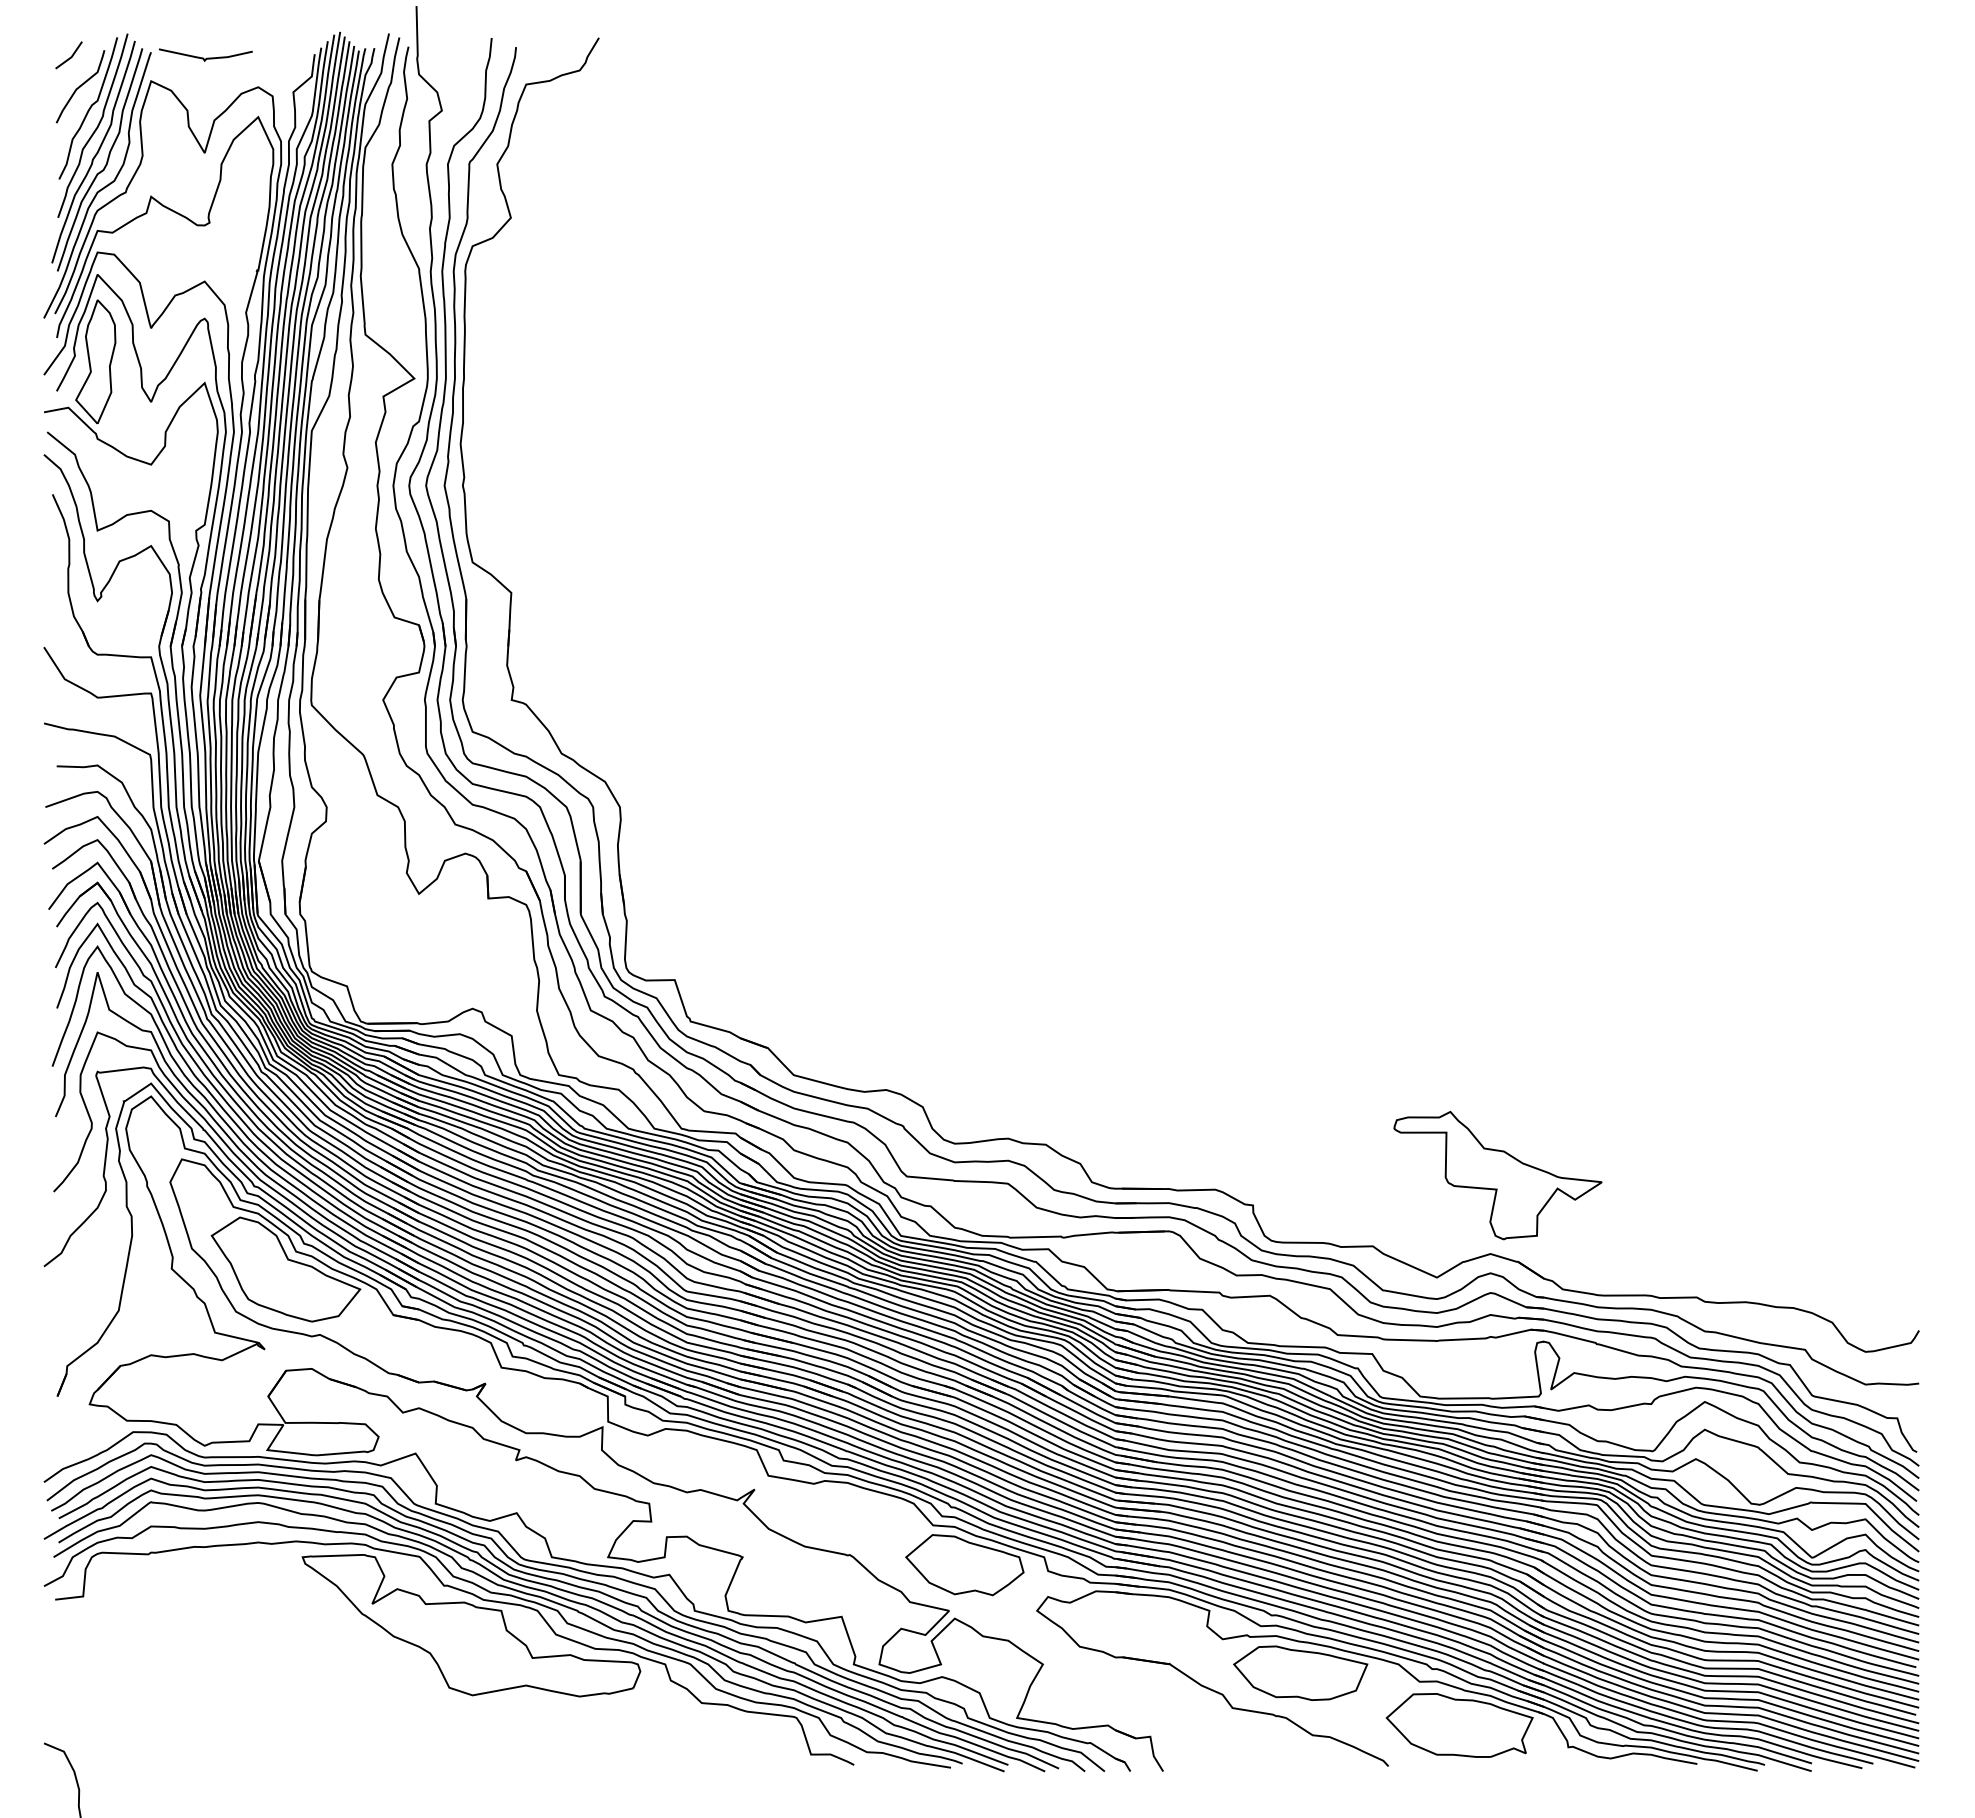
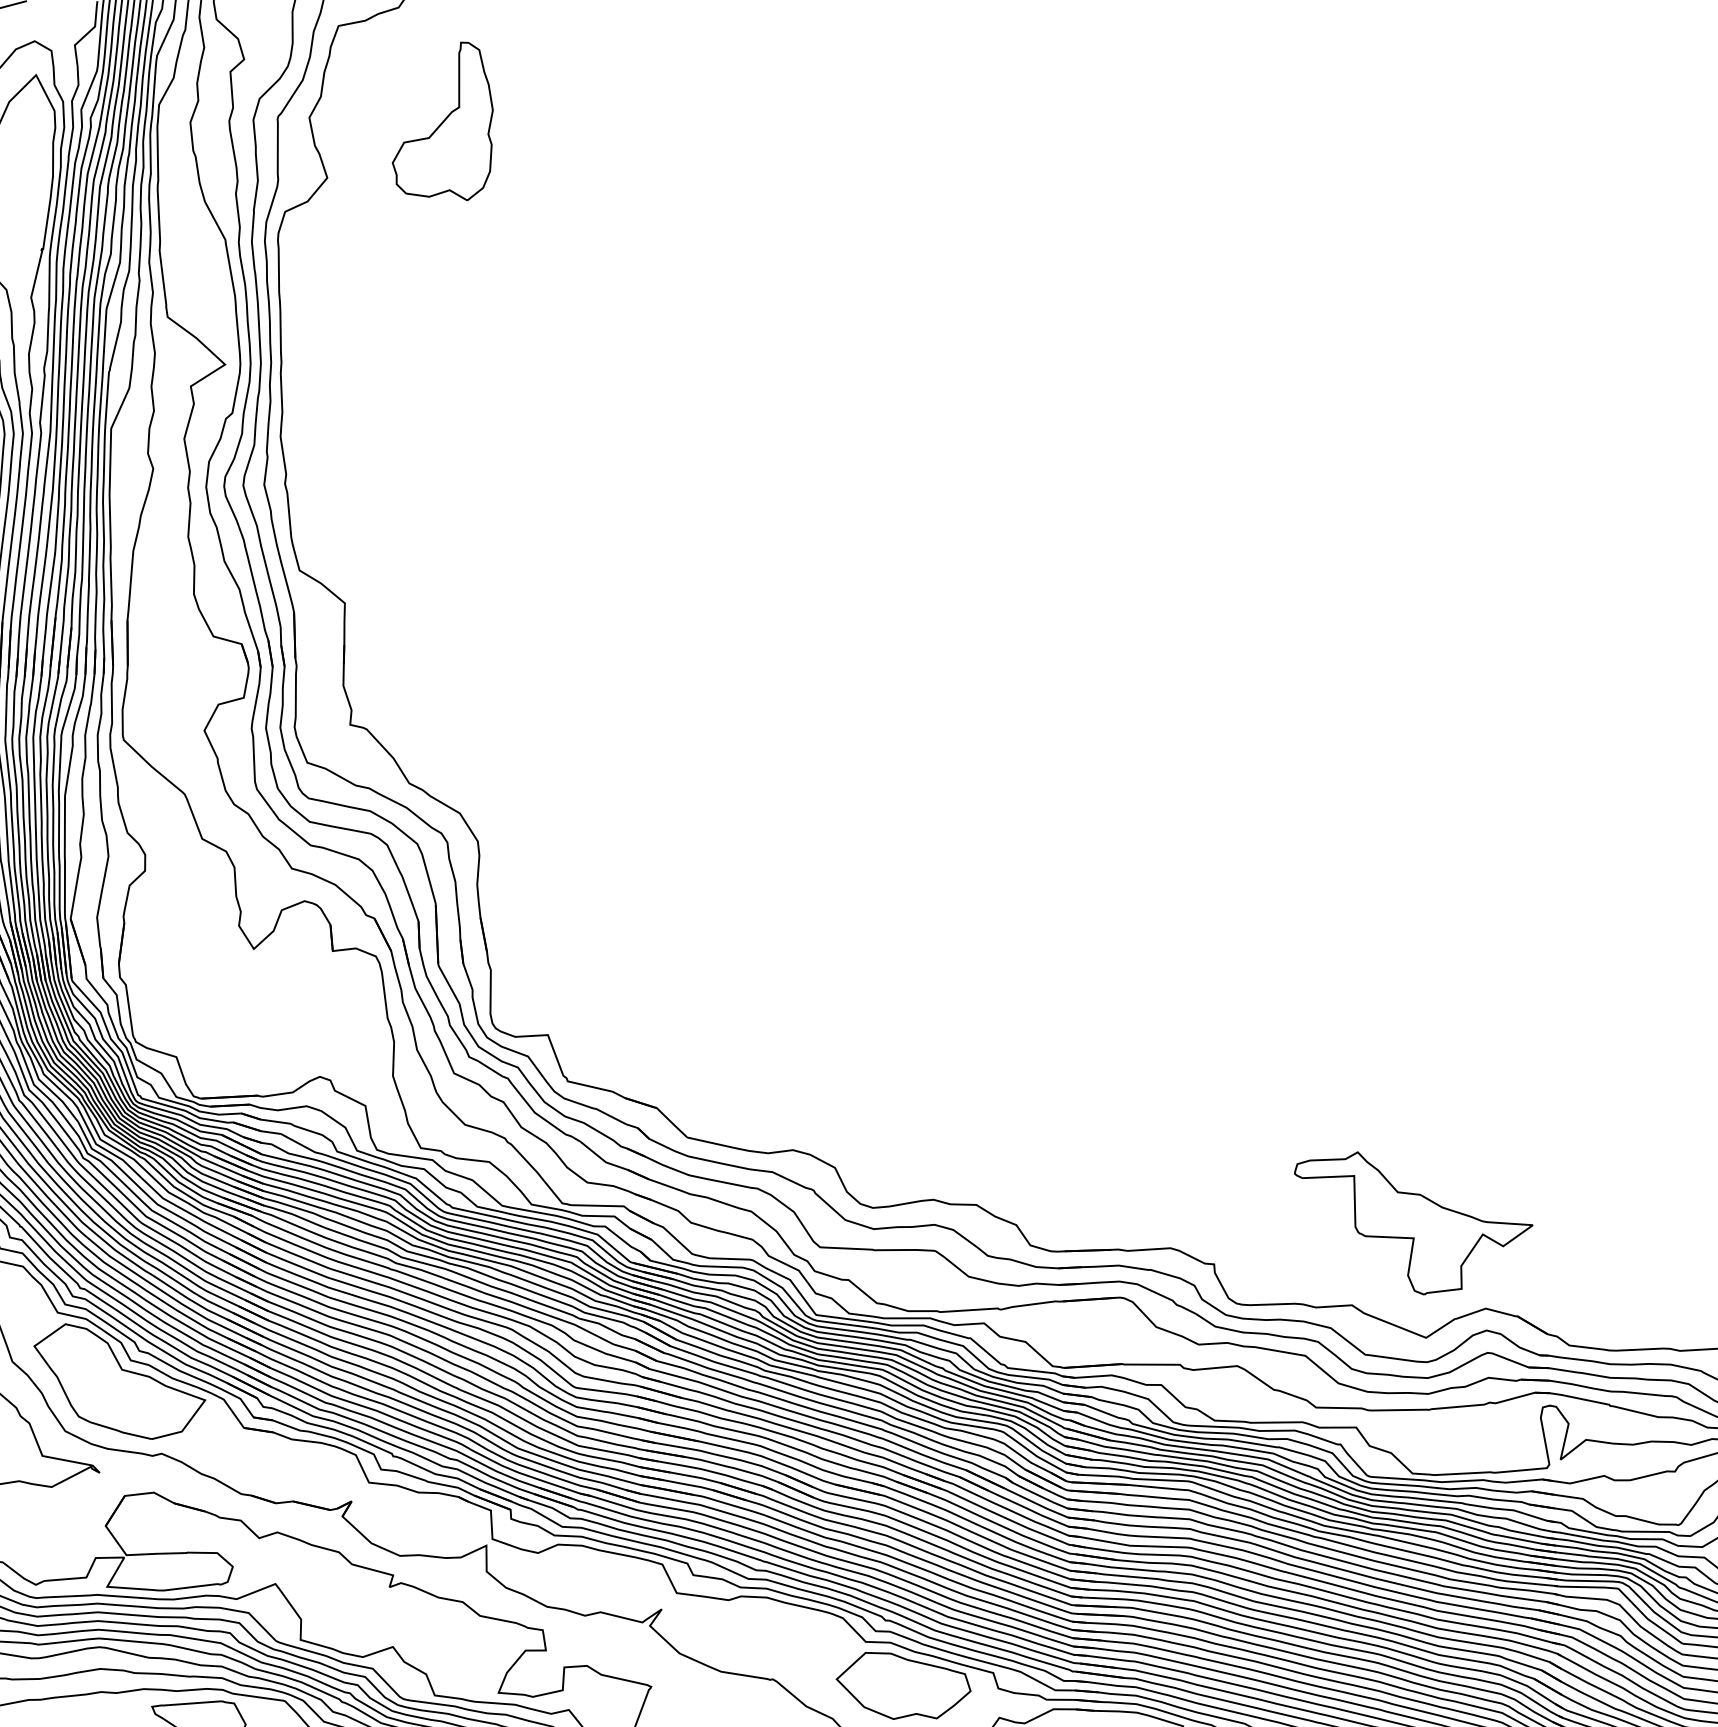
part: (613, 172) -> (441, 121), added
part: (1497, 1175) -> (1414, 1222), moved

